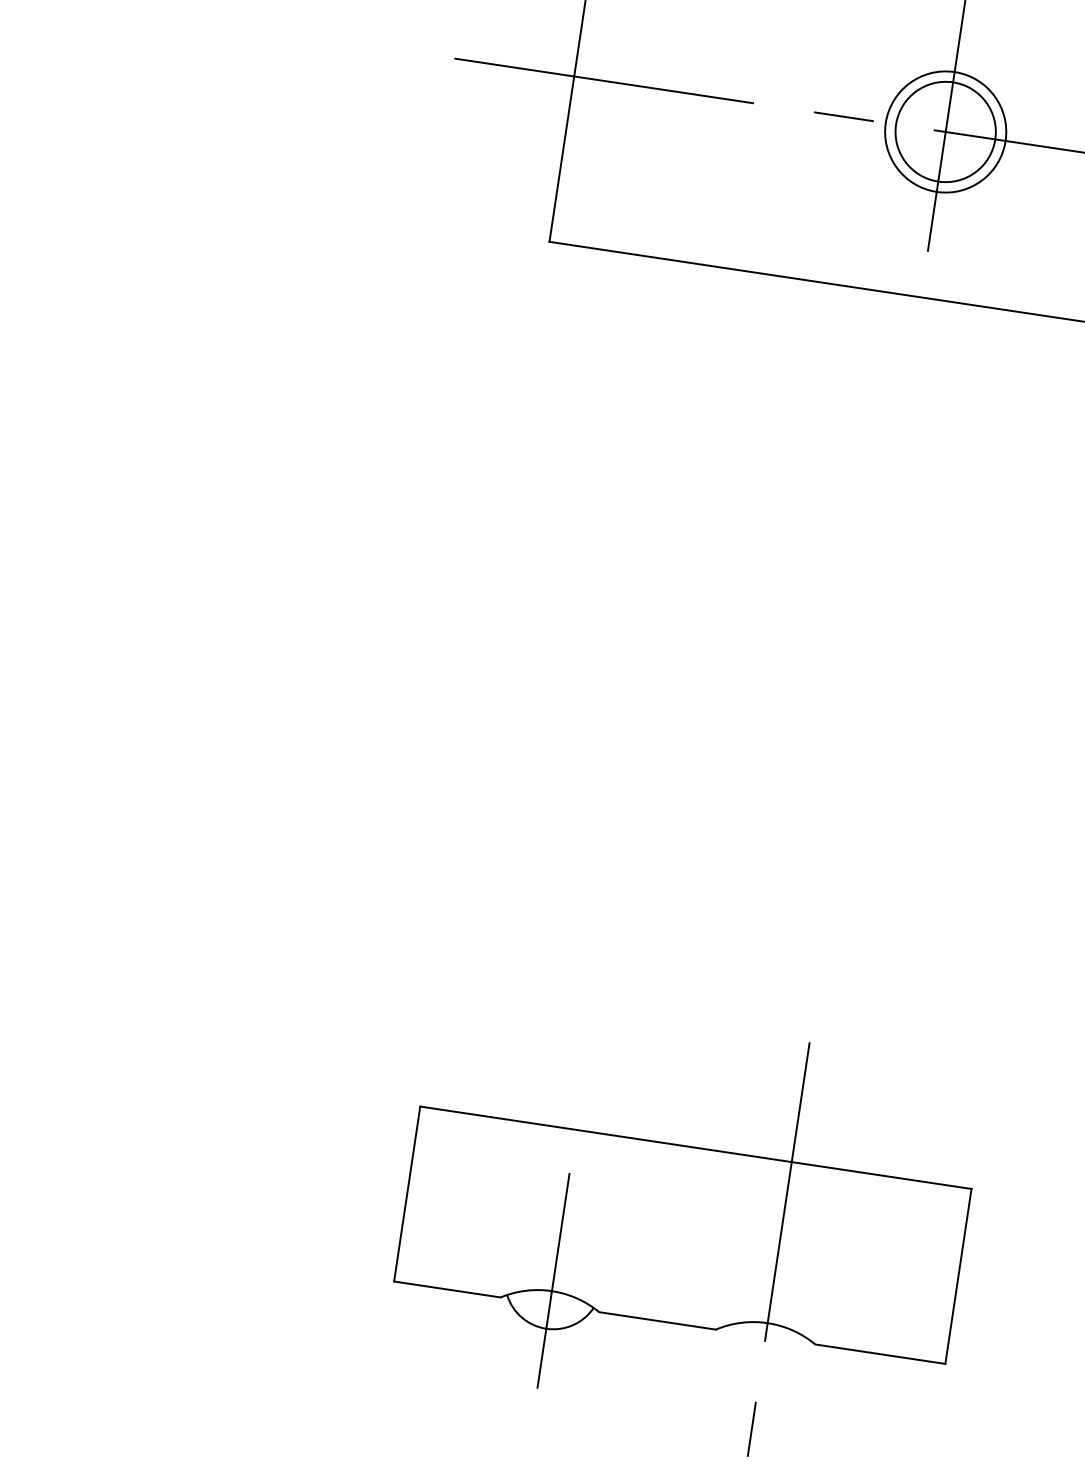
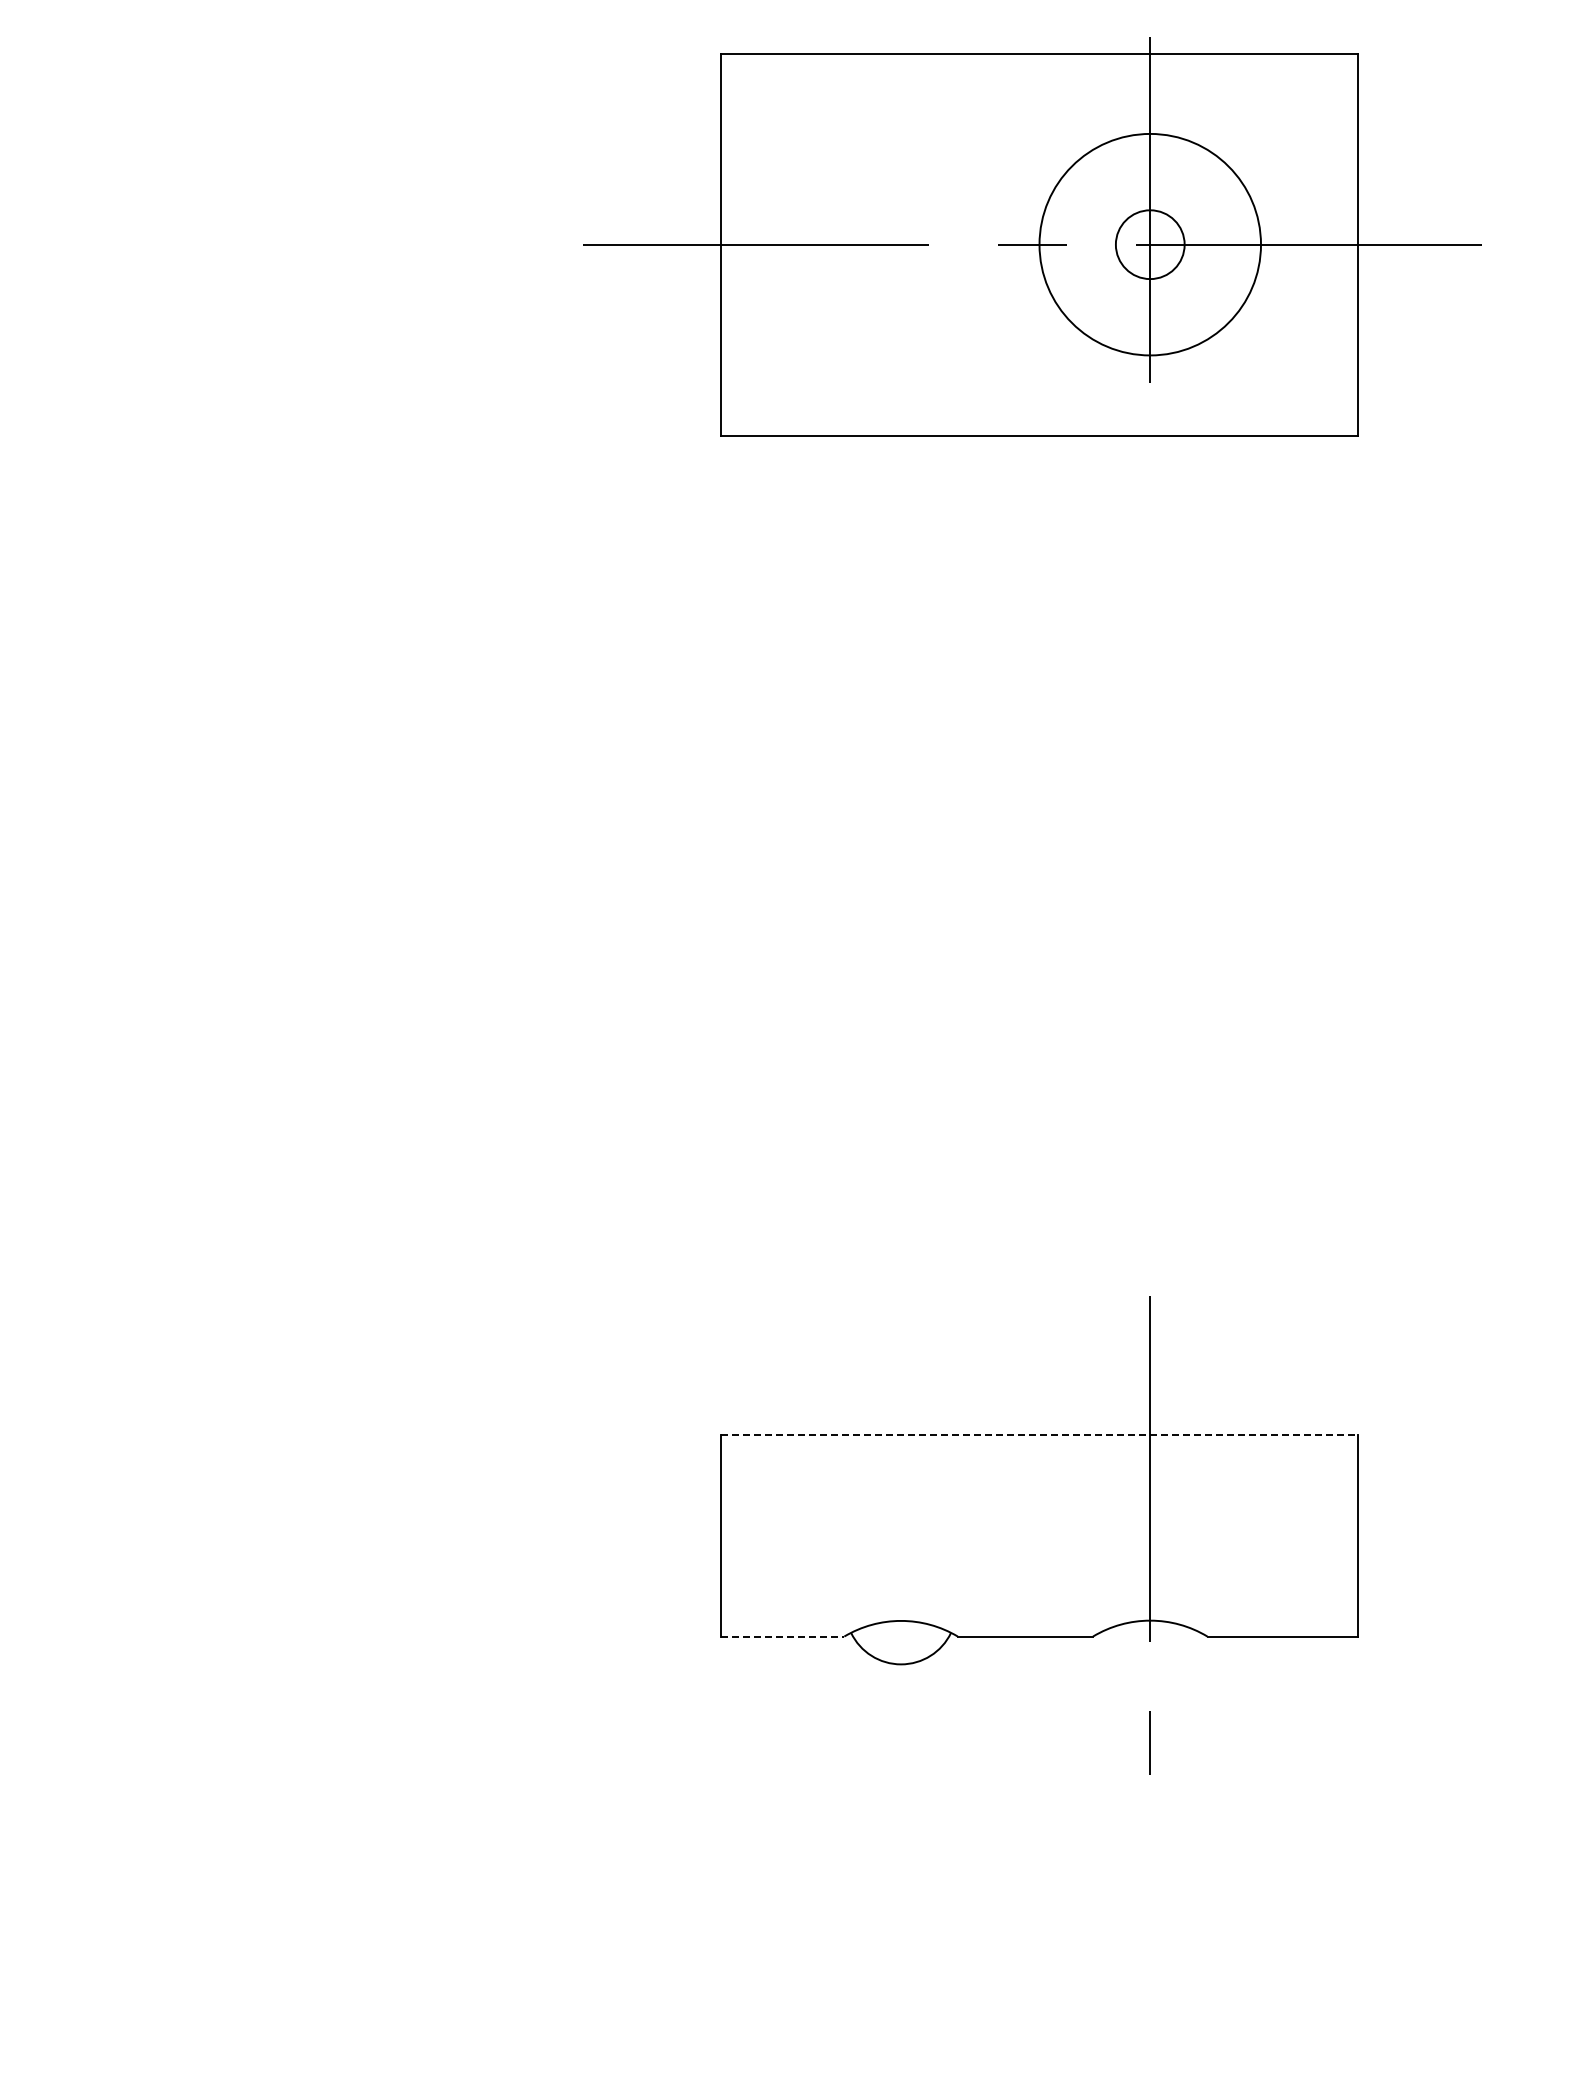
circle: (945, 131) -> (1149, 244), size x0.6
circle: (945, 131) -> (1150, 244), size x1.6
line: (696, 1147) -> (1040, 1434), solid -> dashed
line: (553, 1280) -> (901, 1608), removed
line: (447, 1289) -> (782, 1636), solid -> dashed

